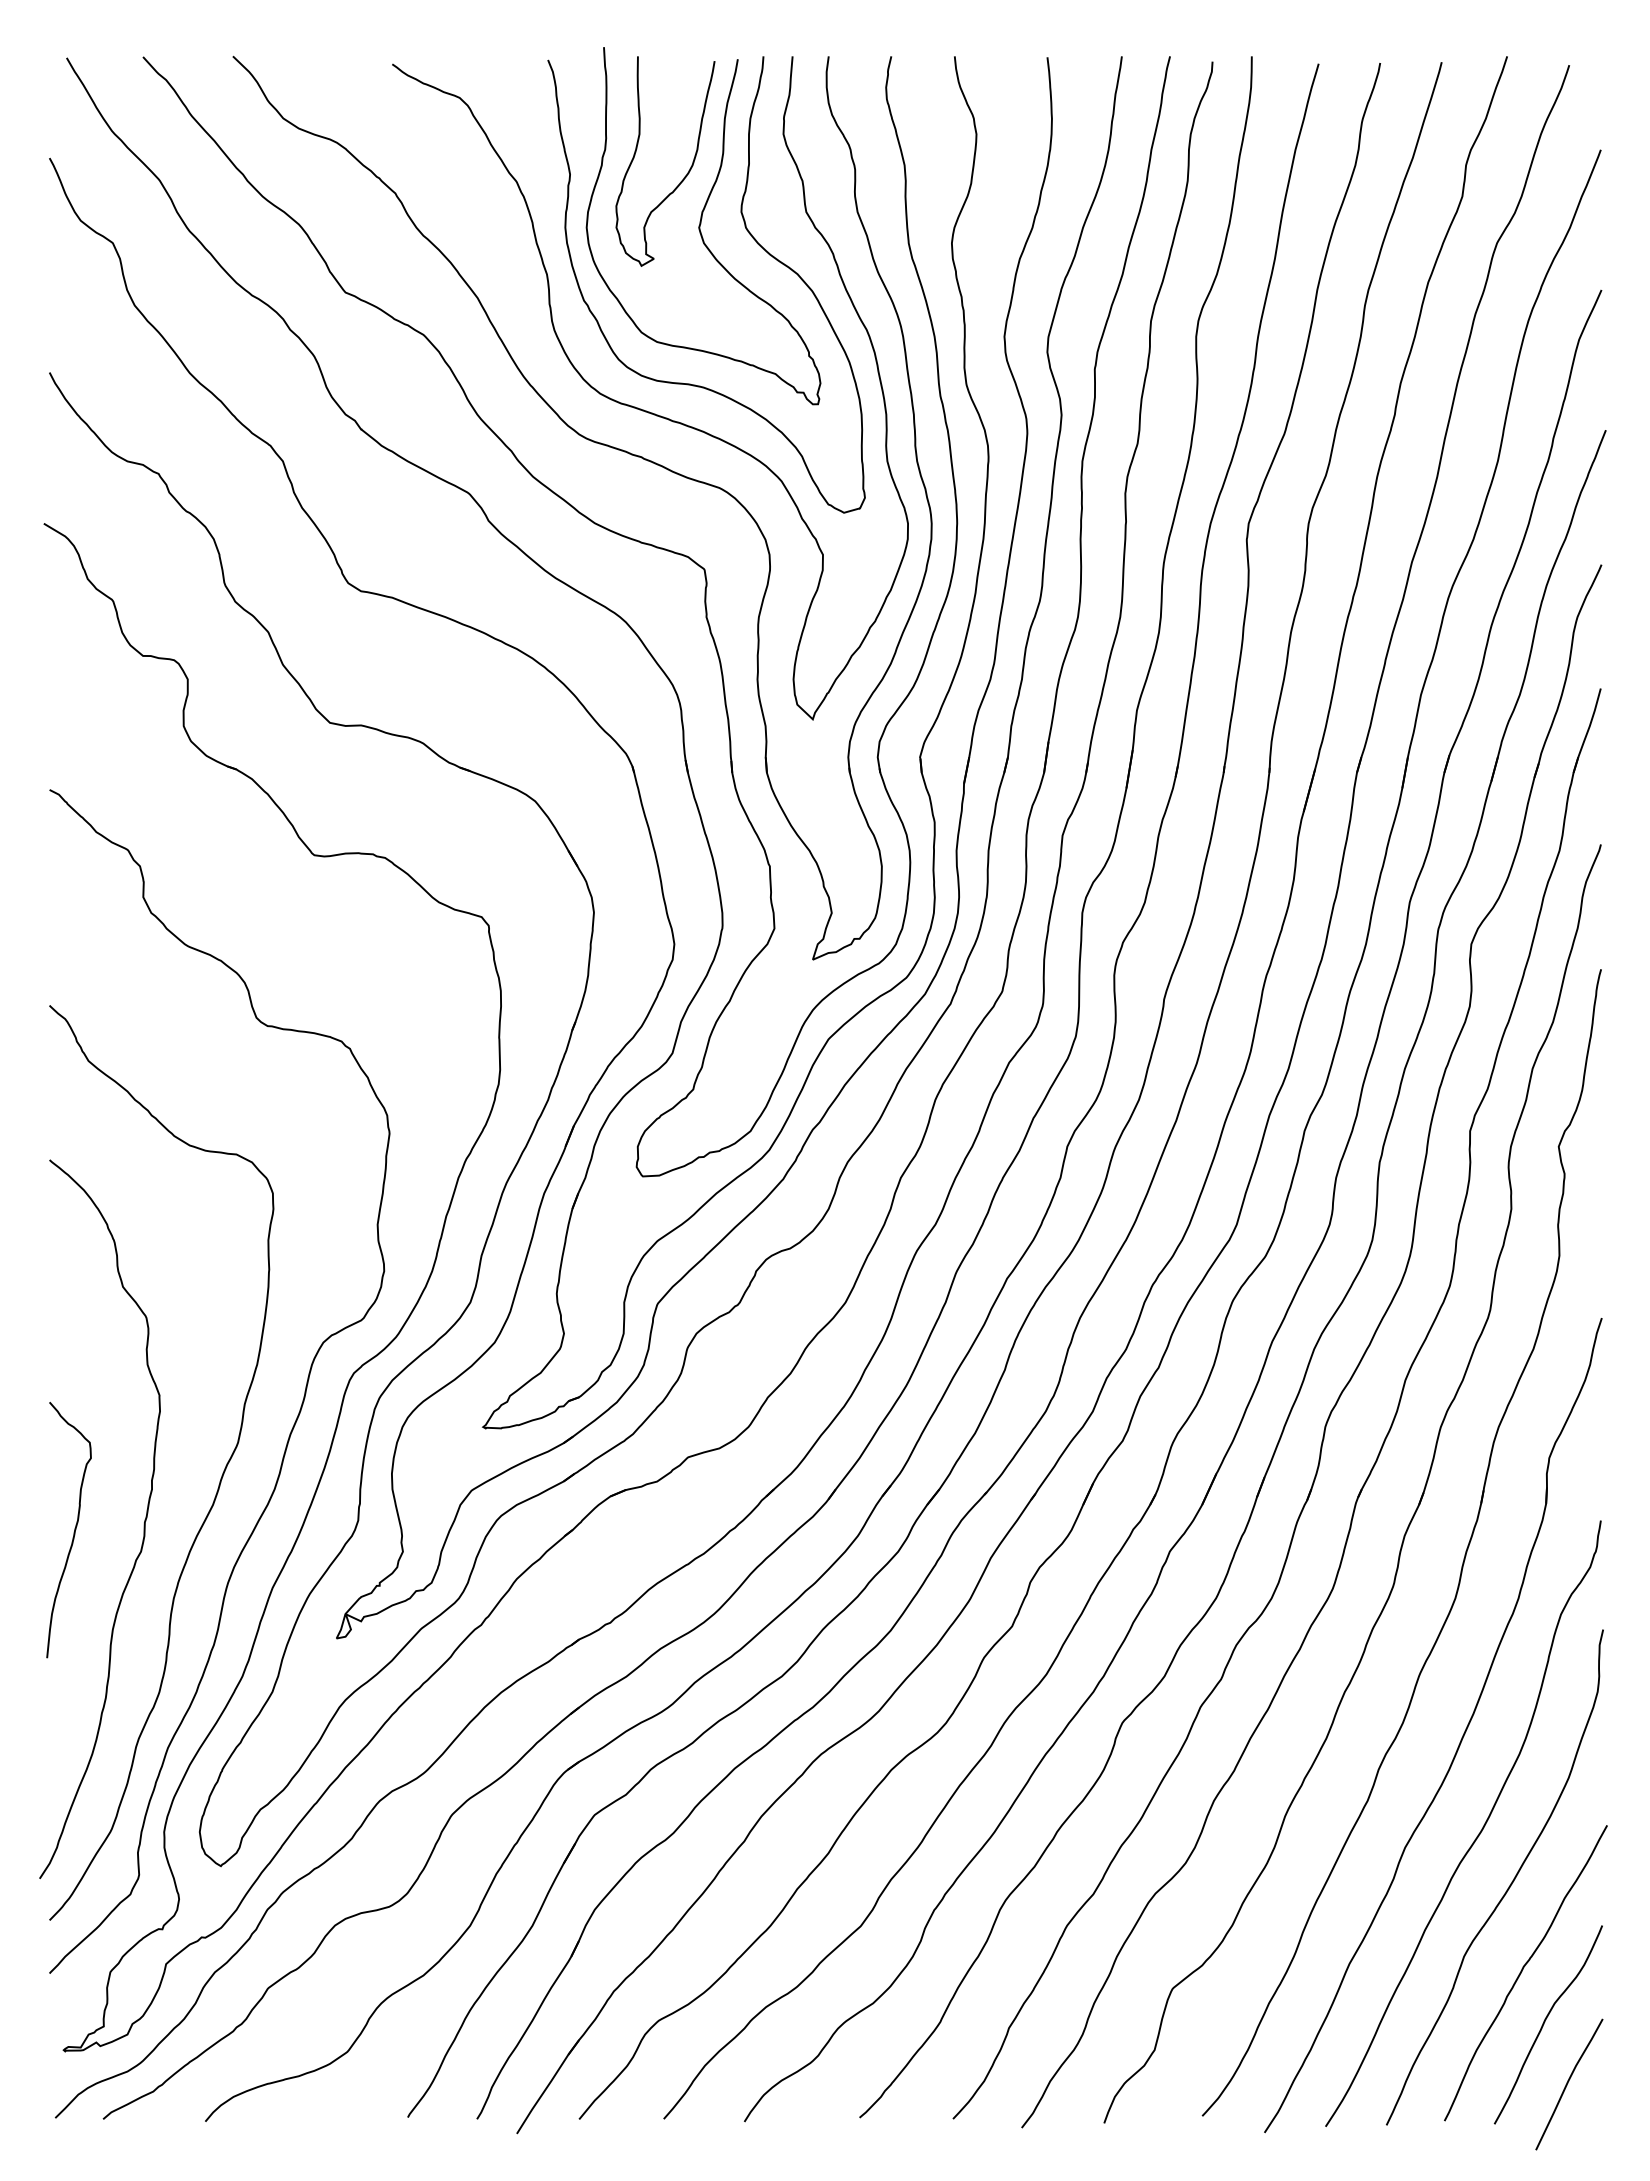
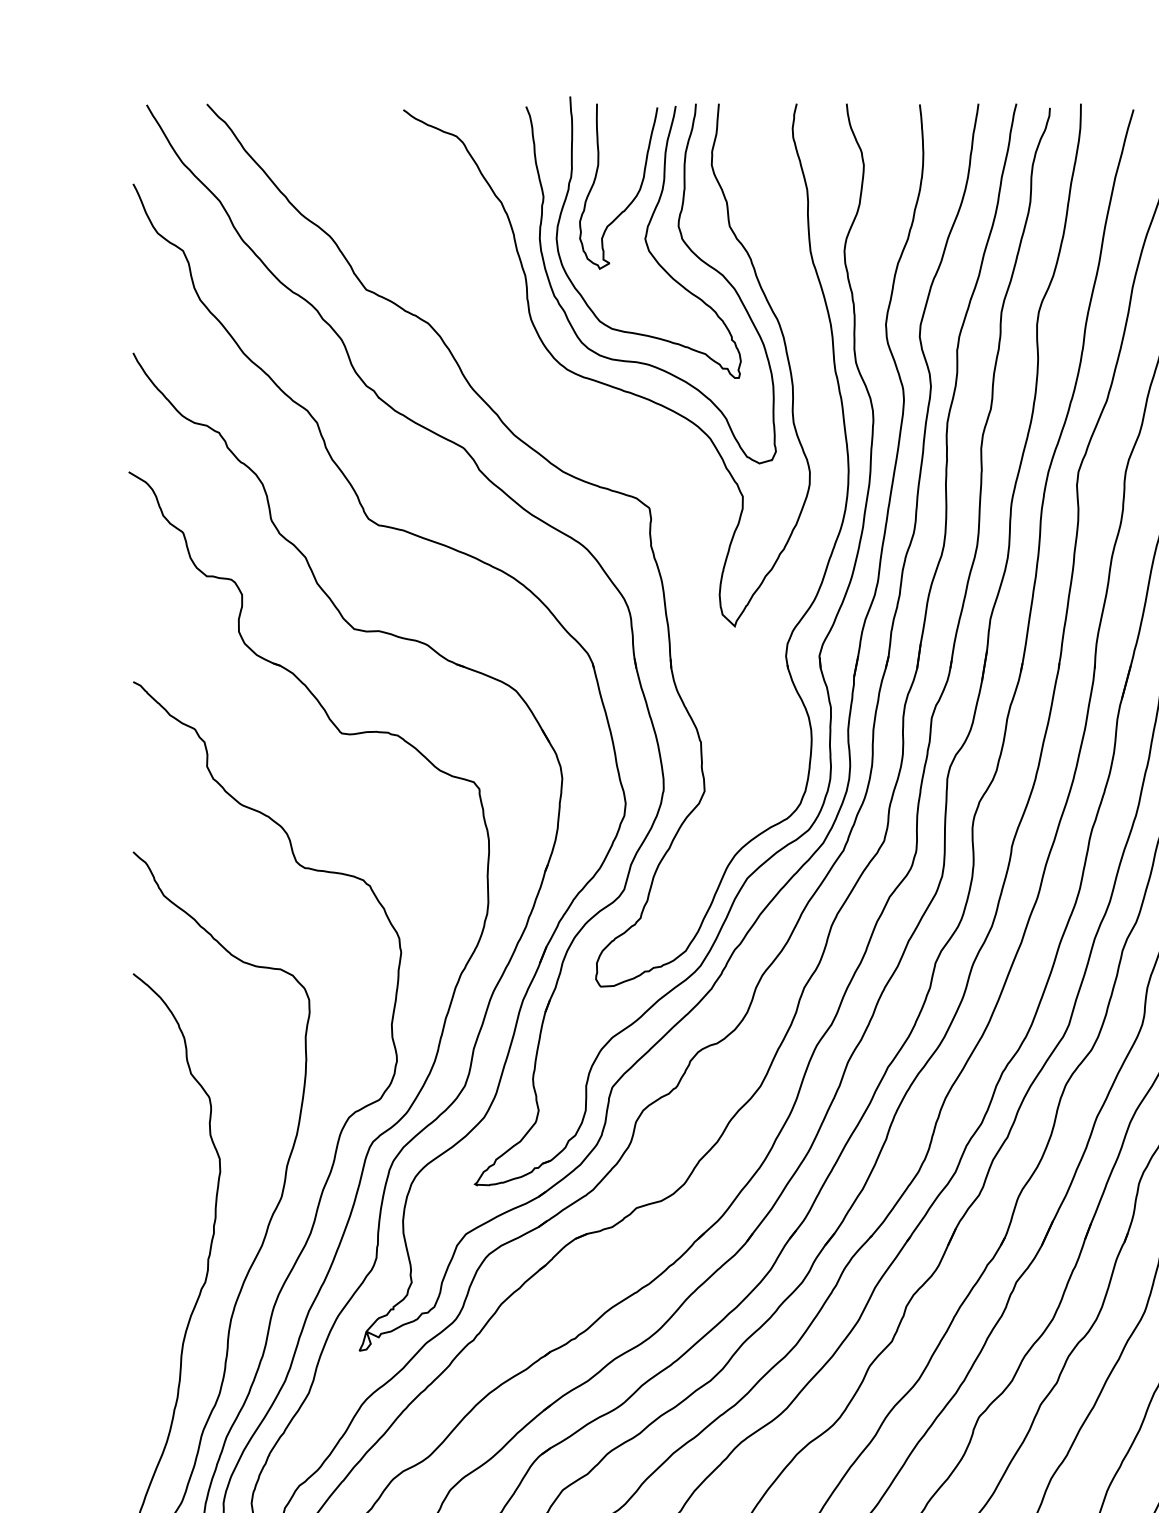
part: (602, 445) -> (569, 410), removed
curve: (73, 1532) -> (152, 1267), removed

